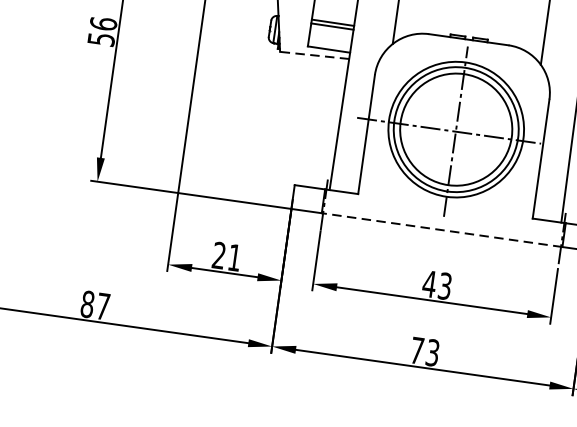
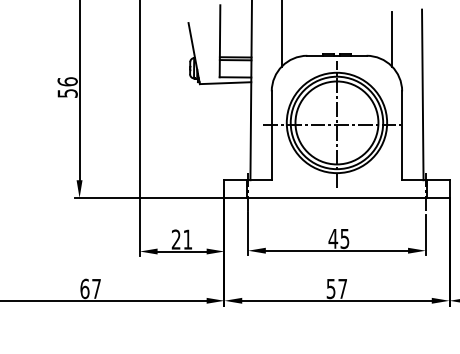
line: (314, 55) -> (225, 83), dashed -> solid
line: (441, 230) -> (336, 198), dashed -> solid
text: (445, 285) -> (345, 238), 43 -> 45
text: (87, 303) -> (84, 288), 87 -> 67
text: (424, 351) -> (336, 288), 73 -> 57

